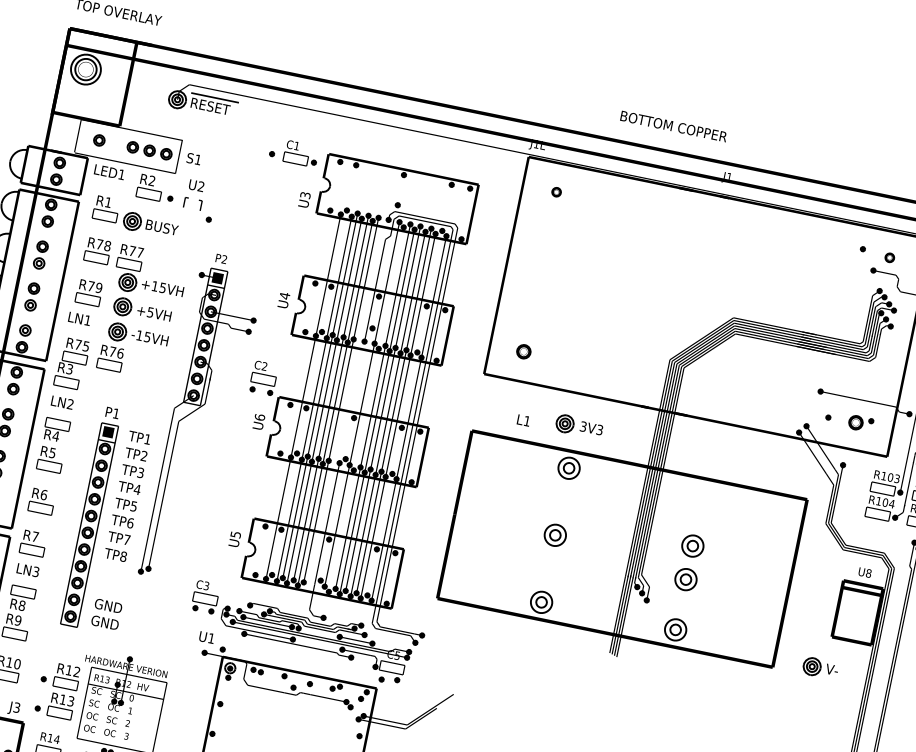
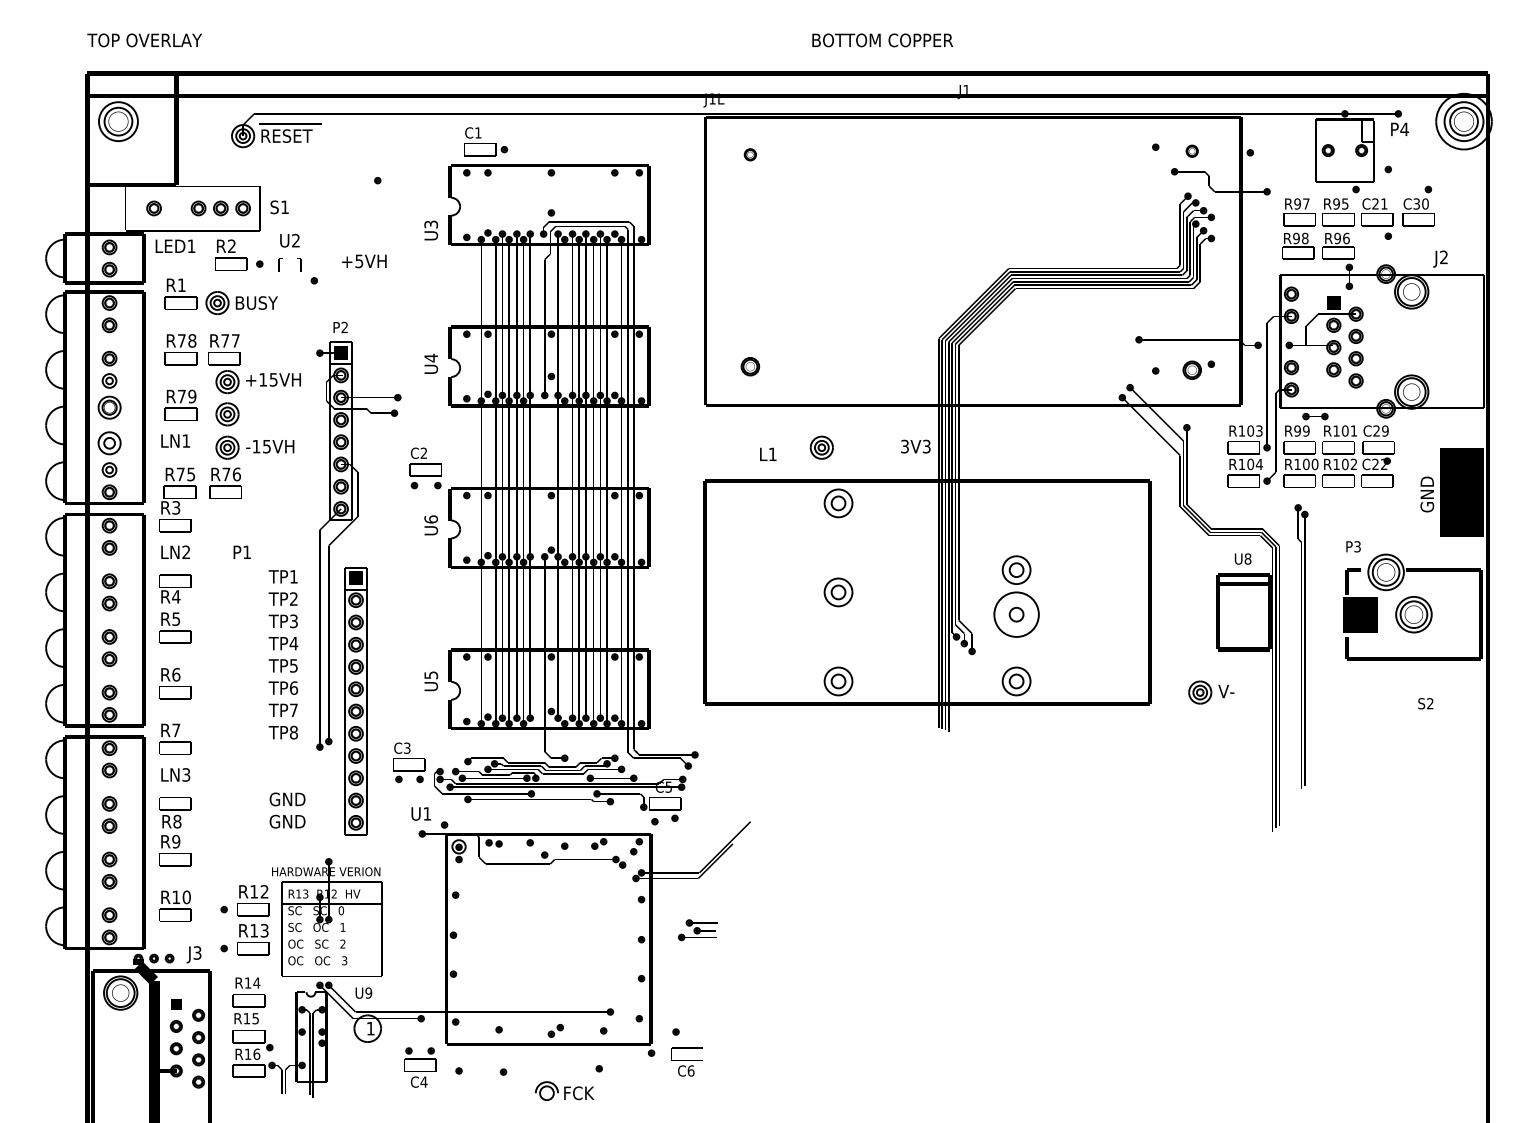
part: (301, 153) -> (486, 141), moved
part: (32, 296) -> (109, 425), size x1.6
text: (154, 313) -> (364, 261), moved
text: (591, 428) -> (915, 446), moved
part: (88, 525) -> (355, 701), moved
circle: (685, 579) -> (1016, 614), size x1.6

